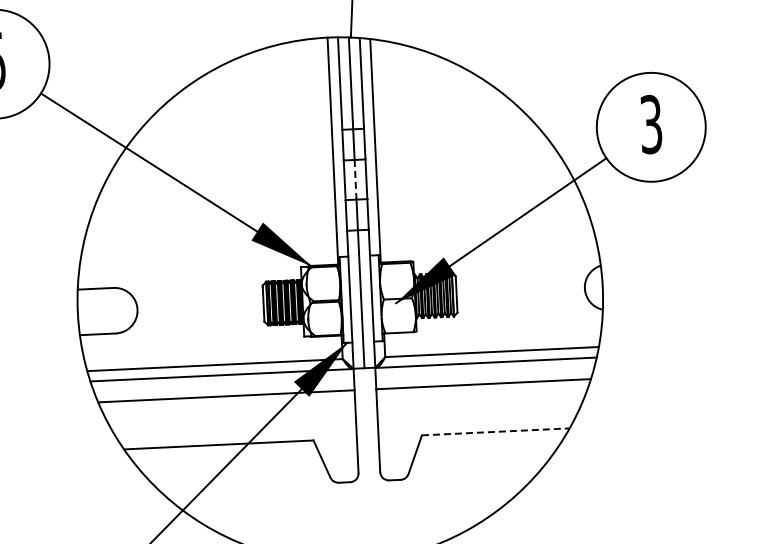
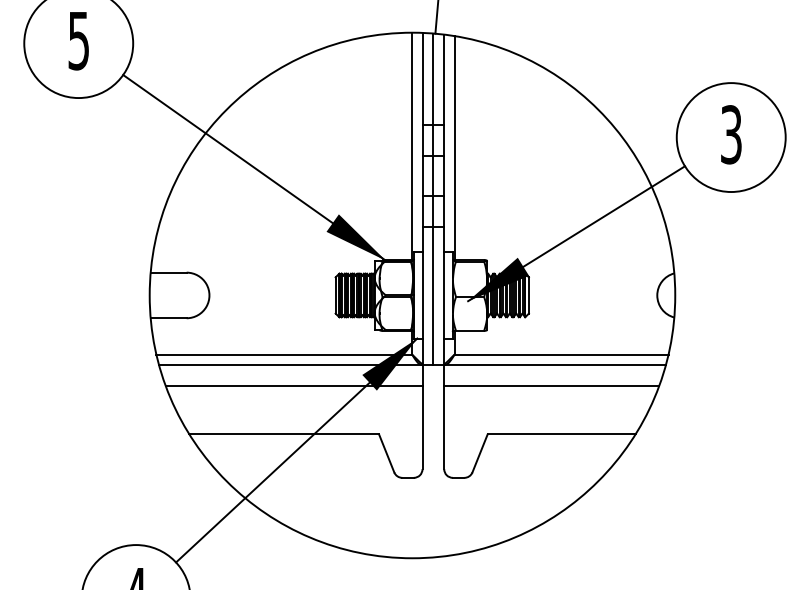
line: (355, 180) -> (433, 176), dashed -> solid
line: (495, 431) -> (561, 434), dashed -> solid

